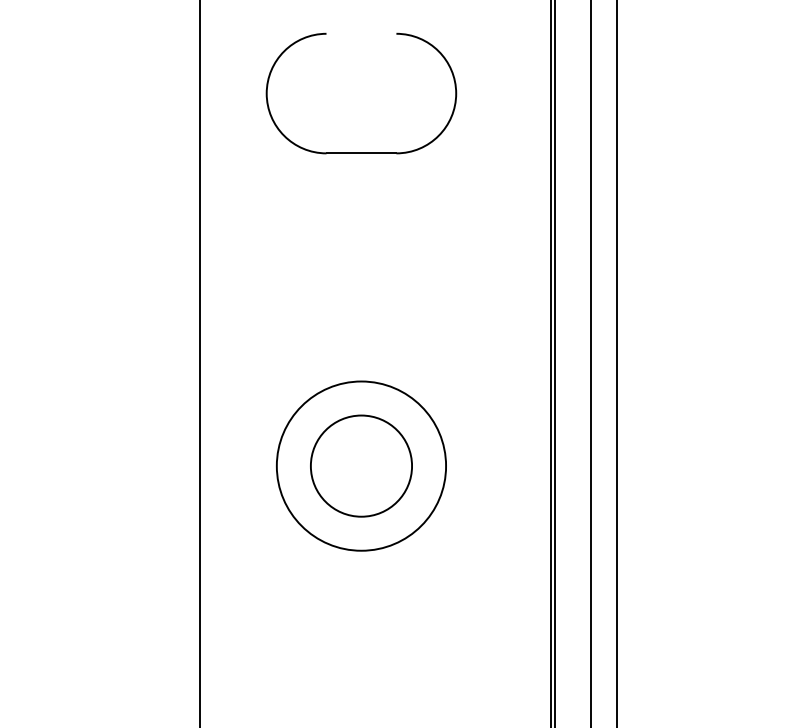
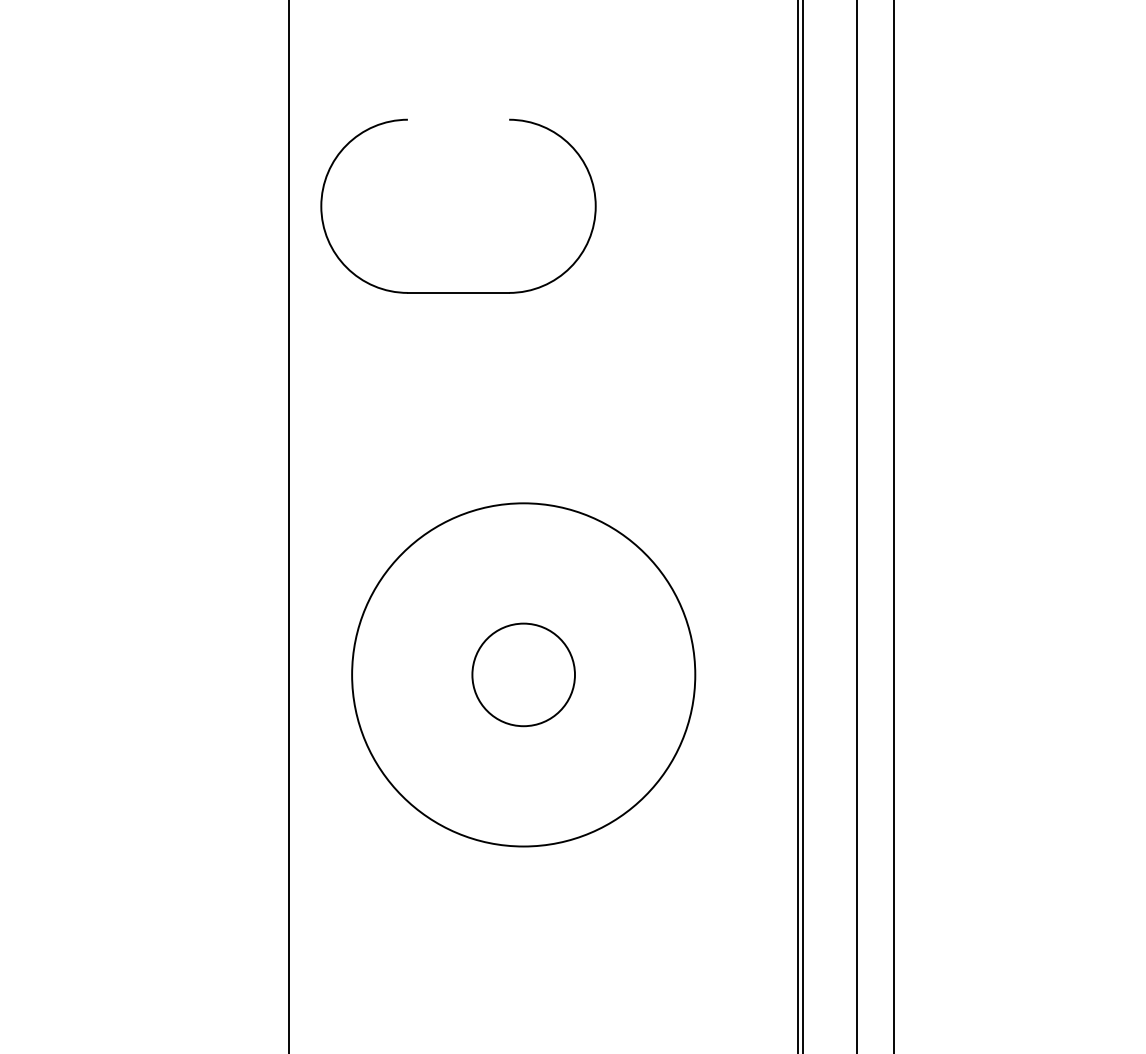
part: (361, 152) -> (458, 291), moved
circle: (361, 465) -> (523, 674), size x0.7
circle: (361, 465) -> (523, 674), size x1.4

